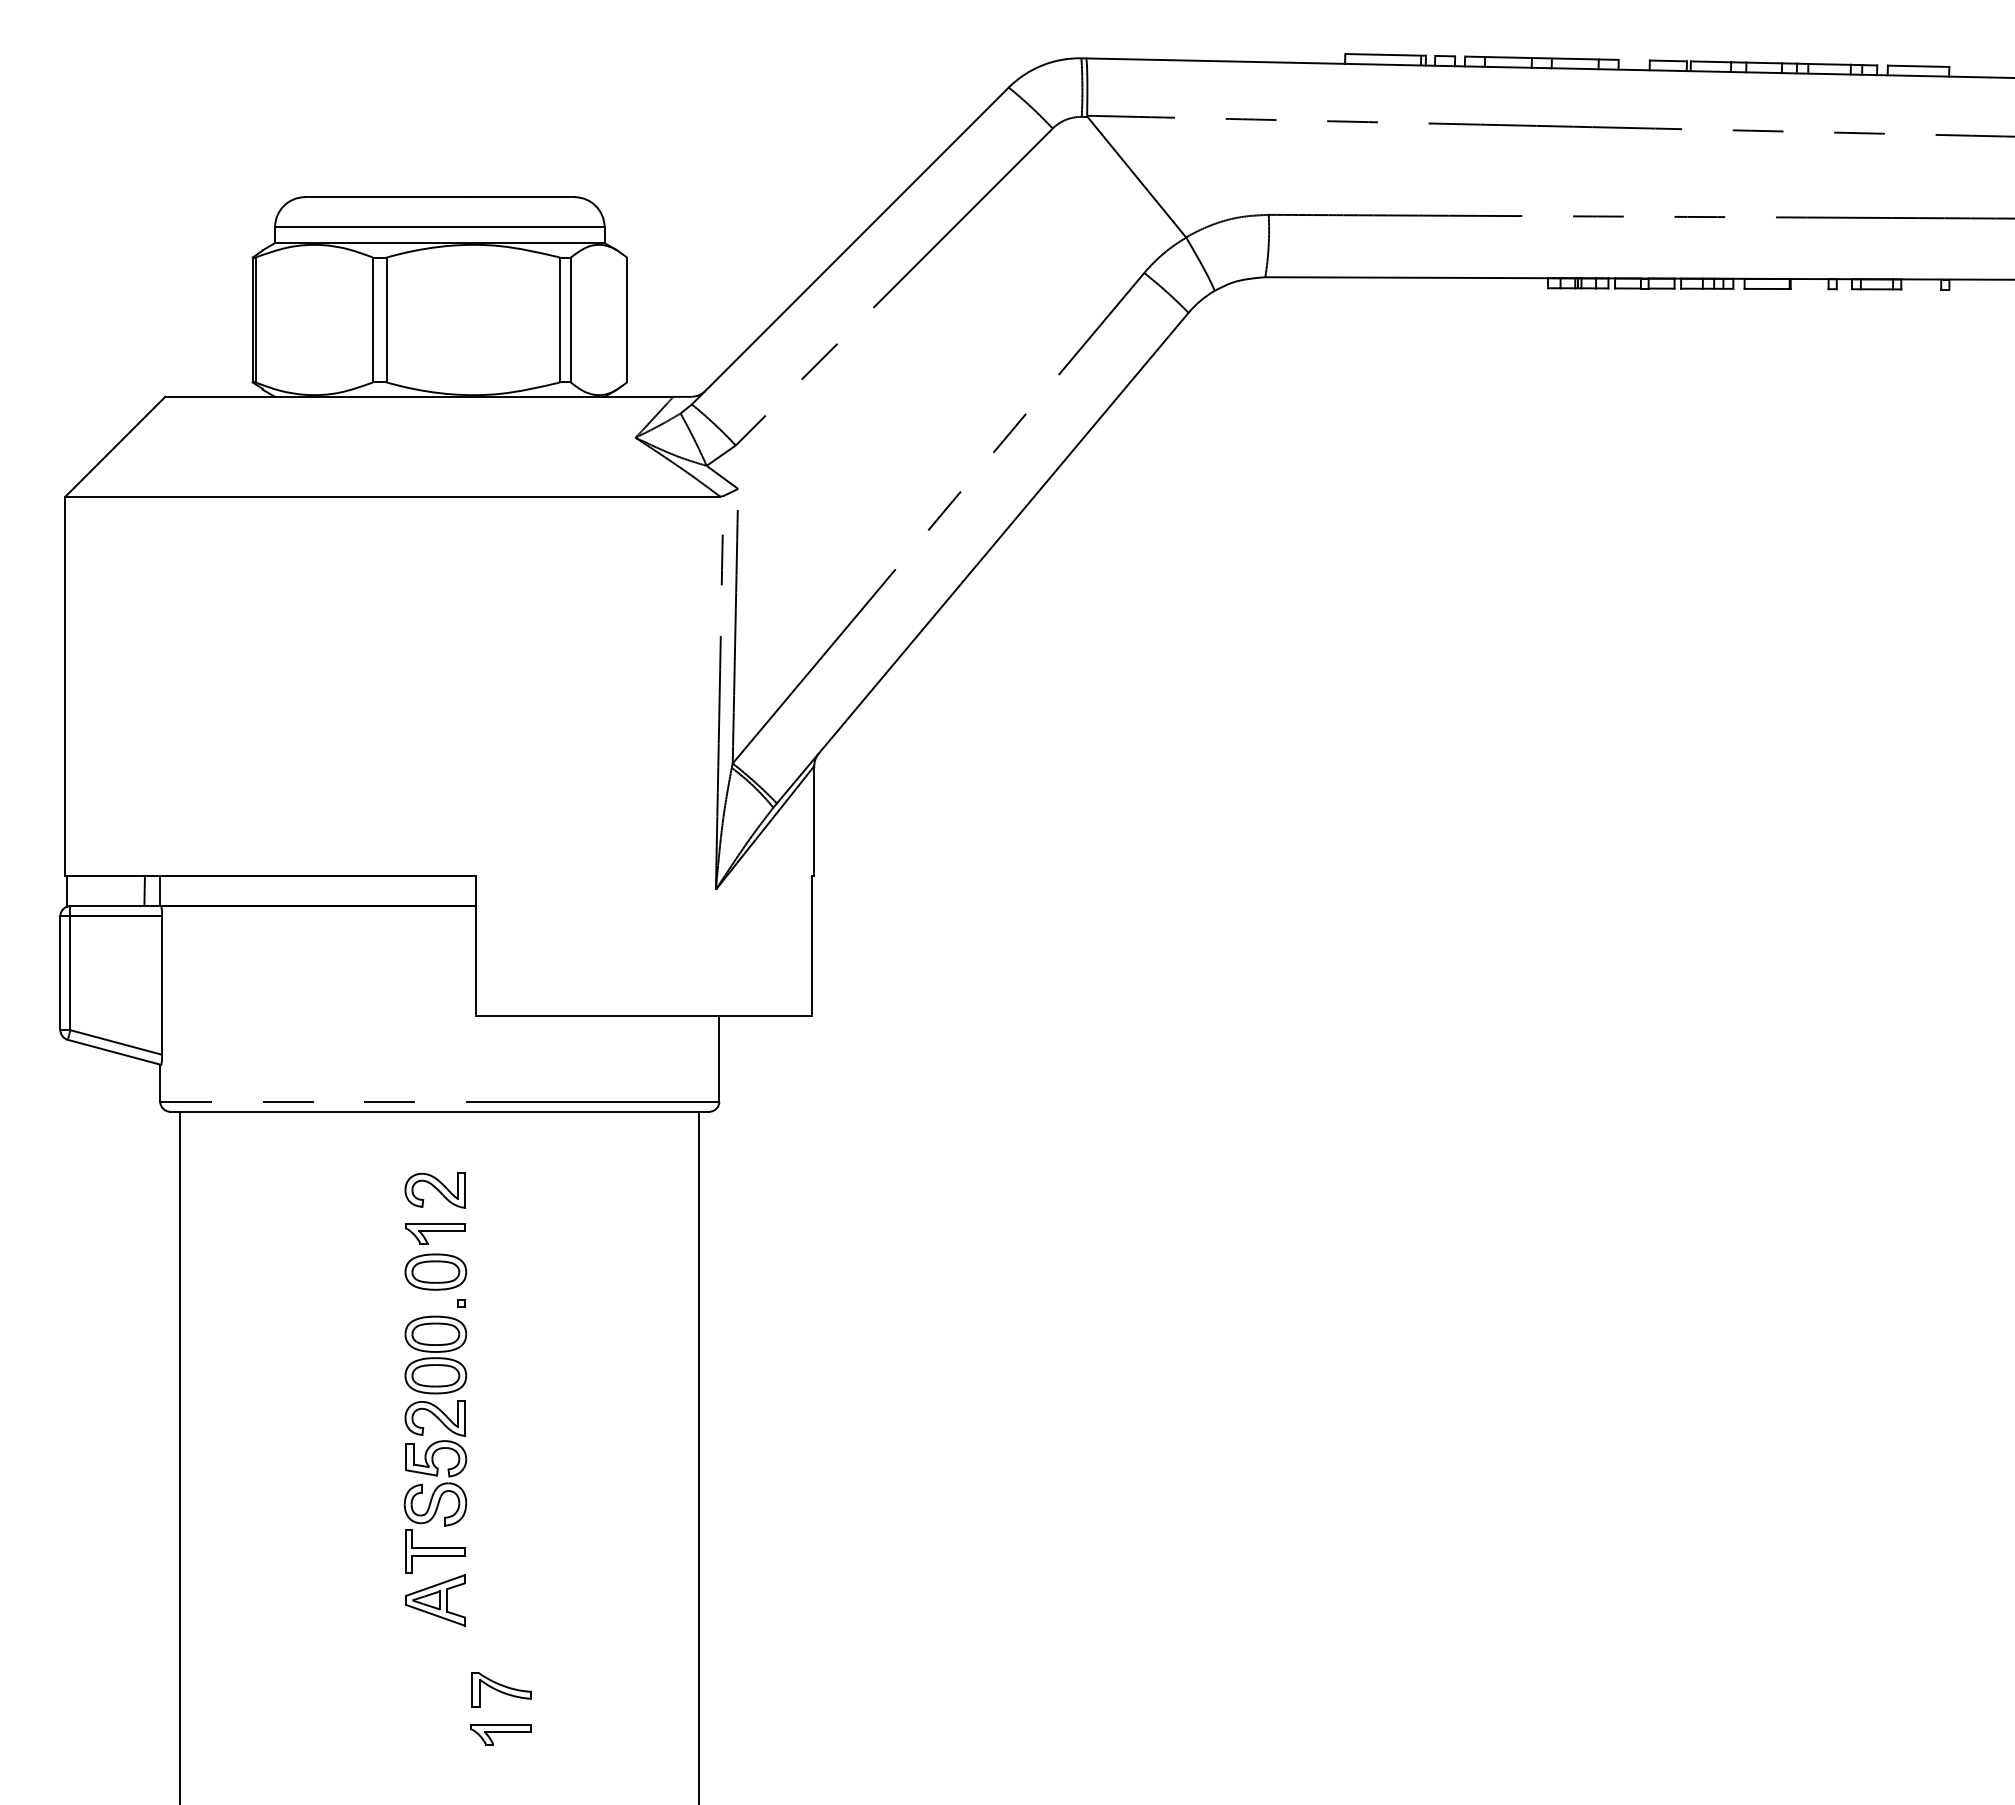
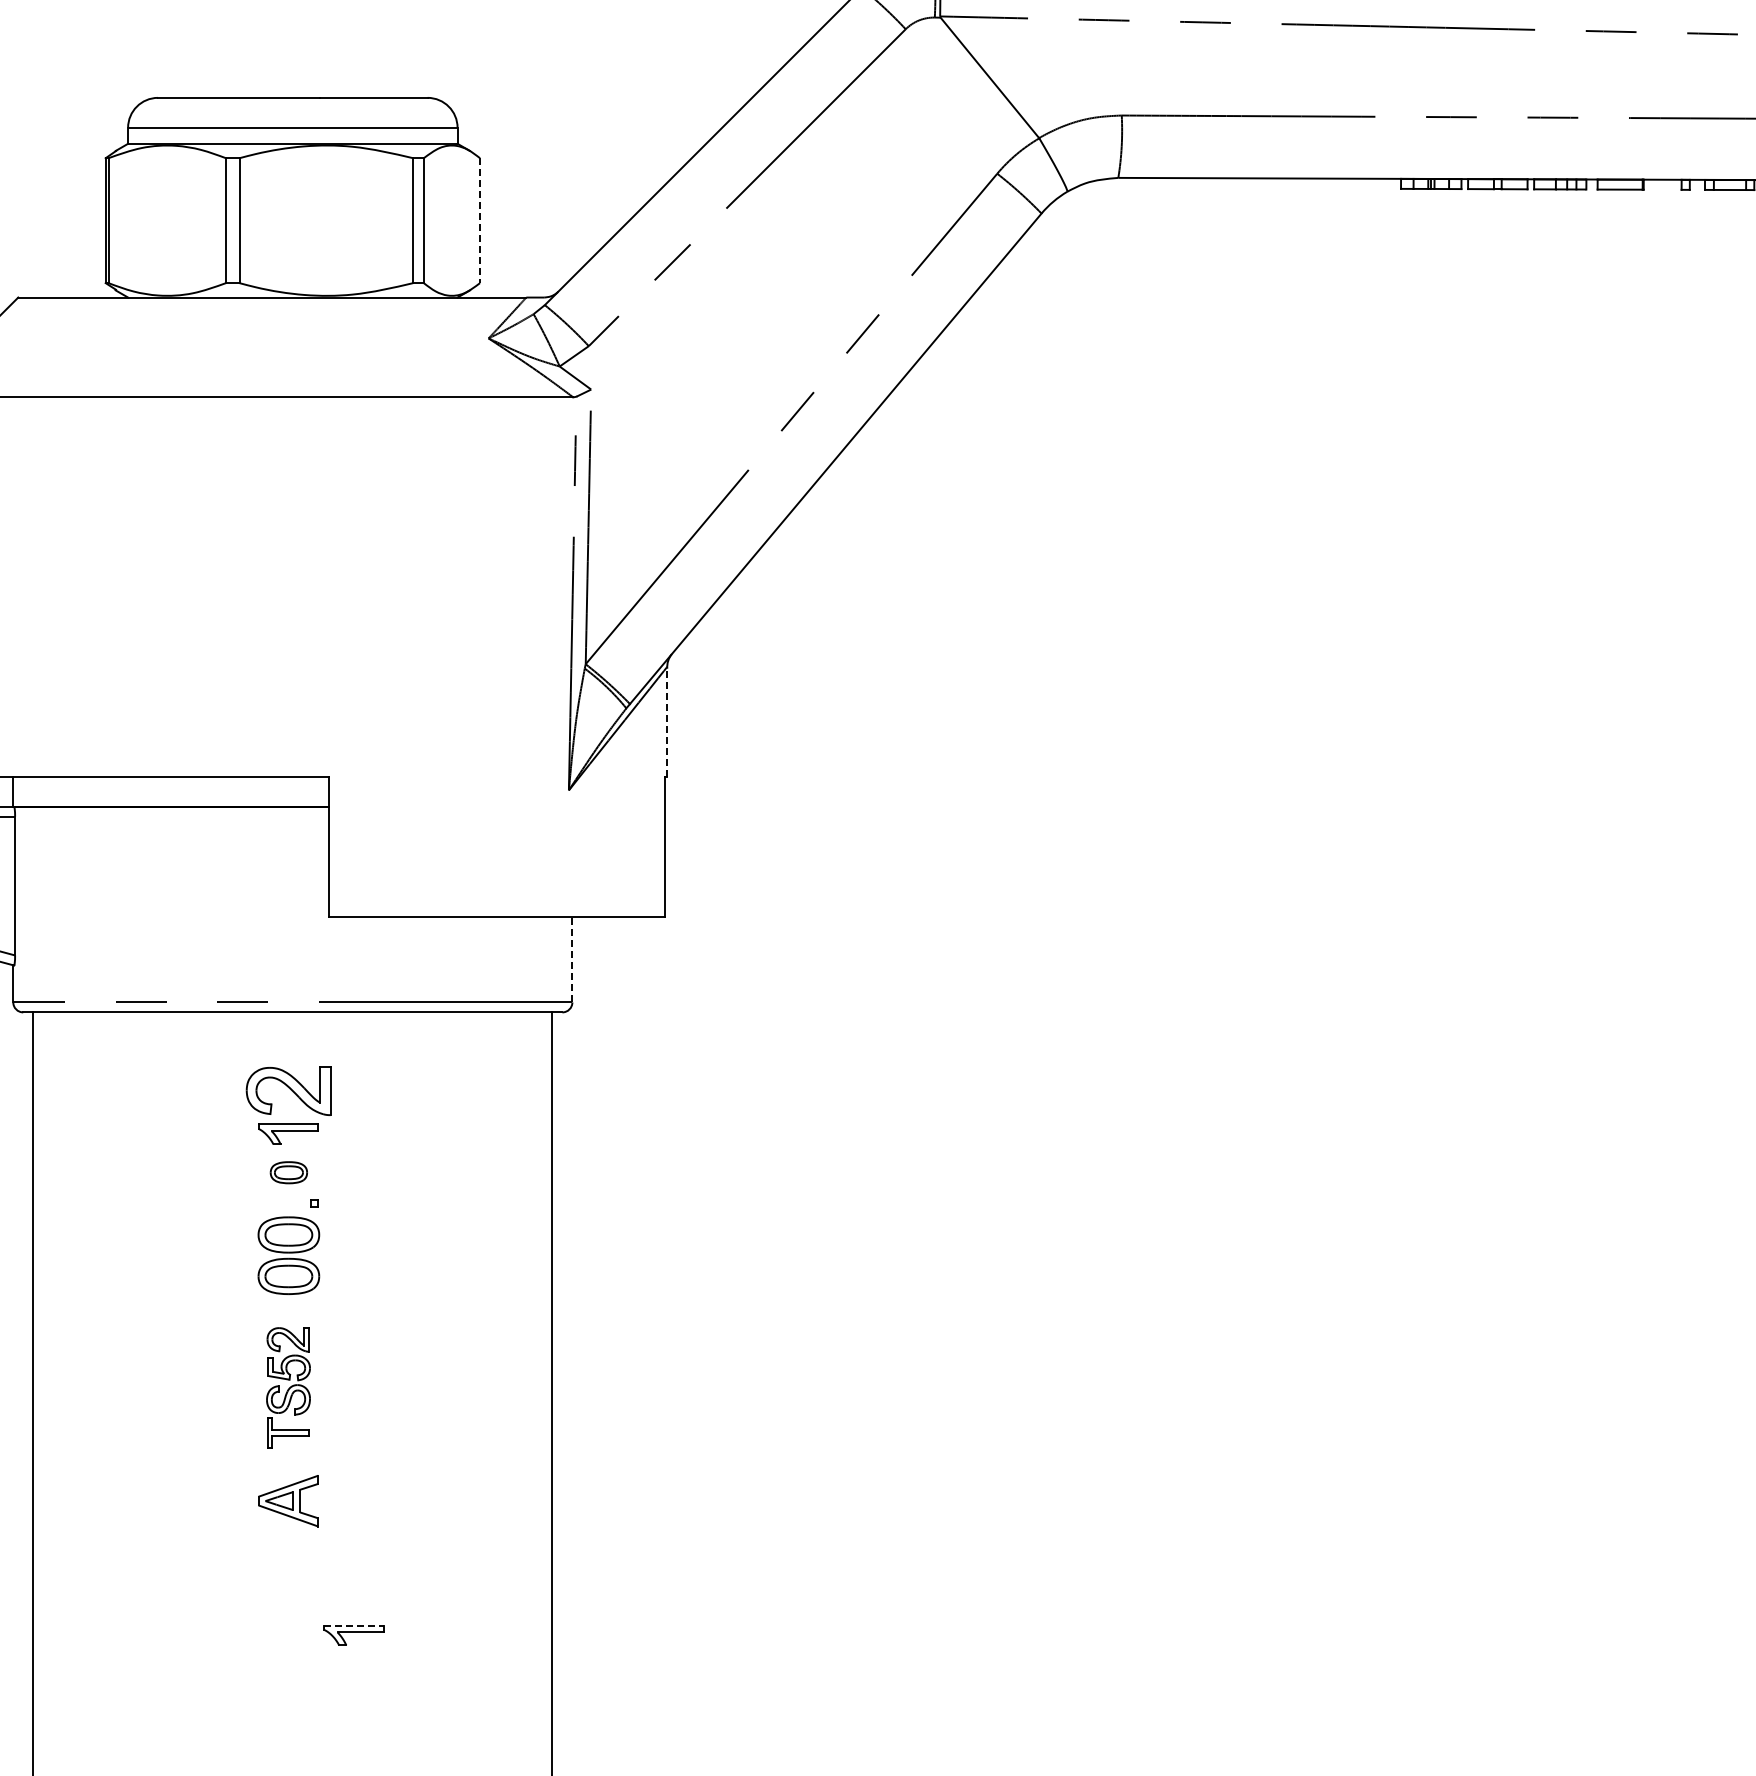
line: (627, 320) -> (480, 221), solid -> dashed
line: (814, 821) -> (667, 722), solid -> dashed
line: (719, 1058) -> (572, 959), solid -> dashed
part: (434, 1190) -> (287, 1091), size x1.4
part: (435, 1271) -> (288, 1172), size x0.6
part: (435, 1486) -> (288, 1387), size x0.7
part: (501, 1689) -> (354, 1590), removed
line: (501, 1724) -> (354, 1625), solid -> dashed

